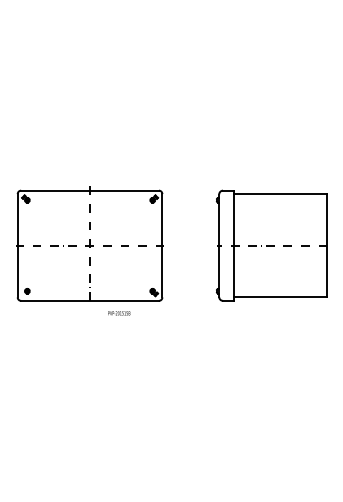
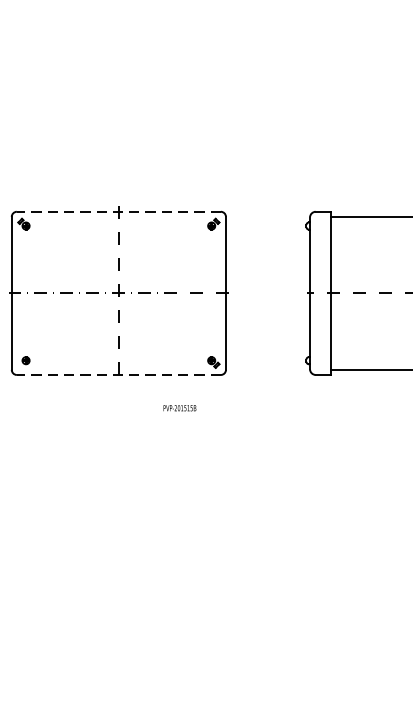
line: (90, 190) -> (119, 211), solid -> dashed
line: (90, 300) -> (119, 374), solid -> dashed
text: (119, 313) -> (180, 408), moved

